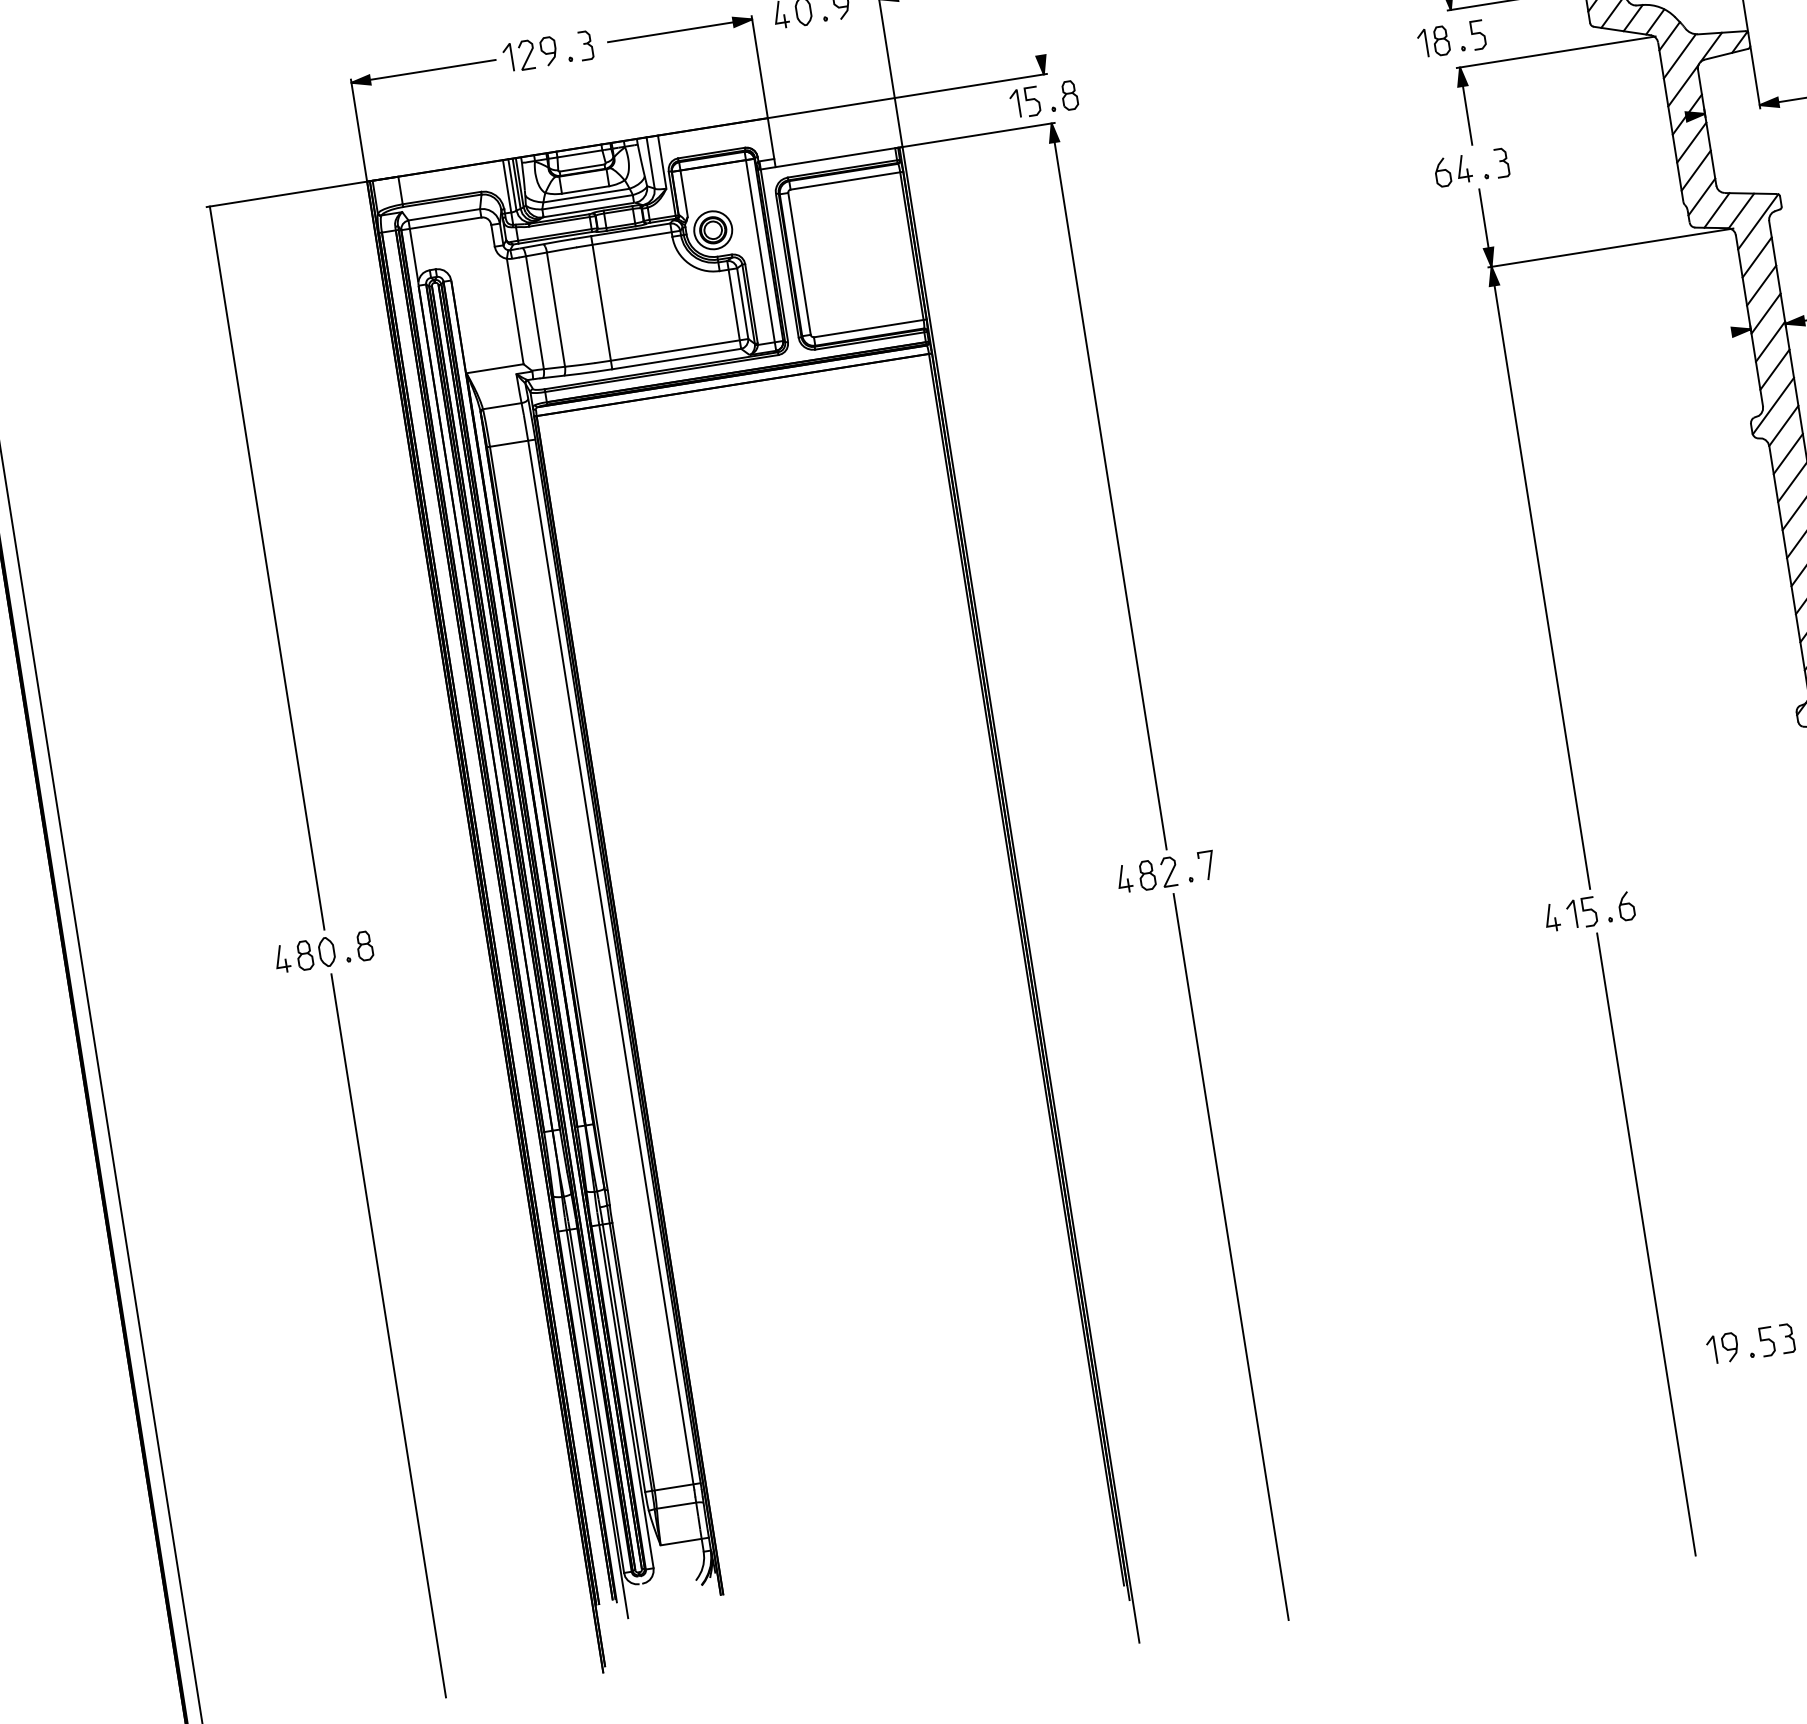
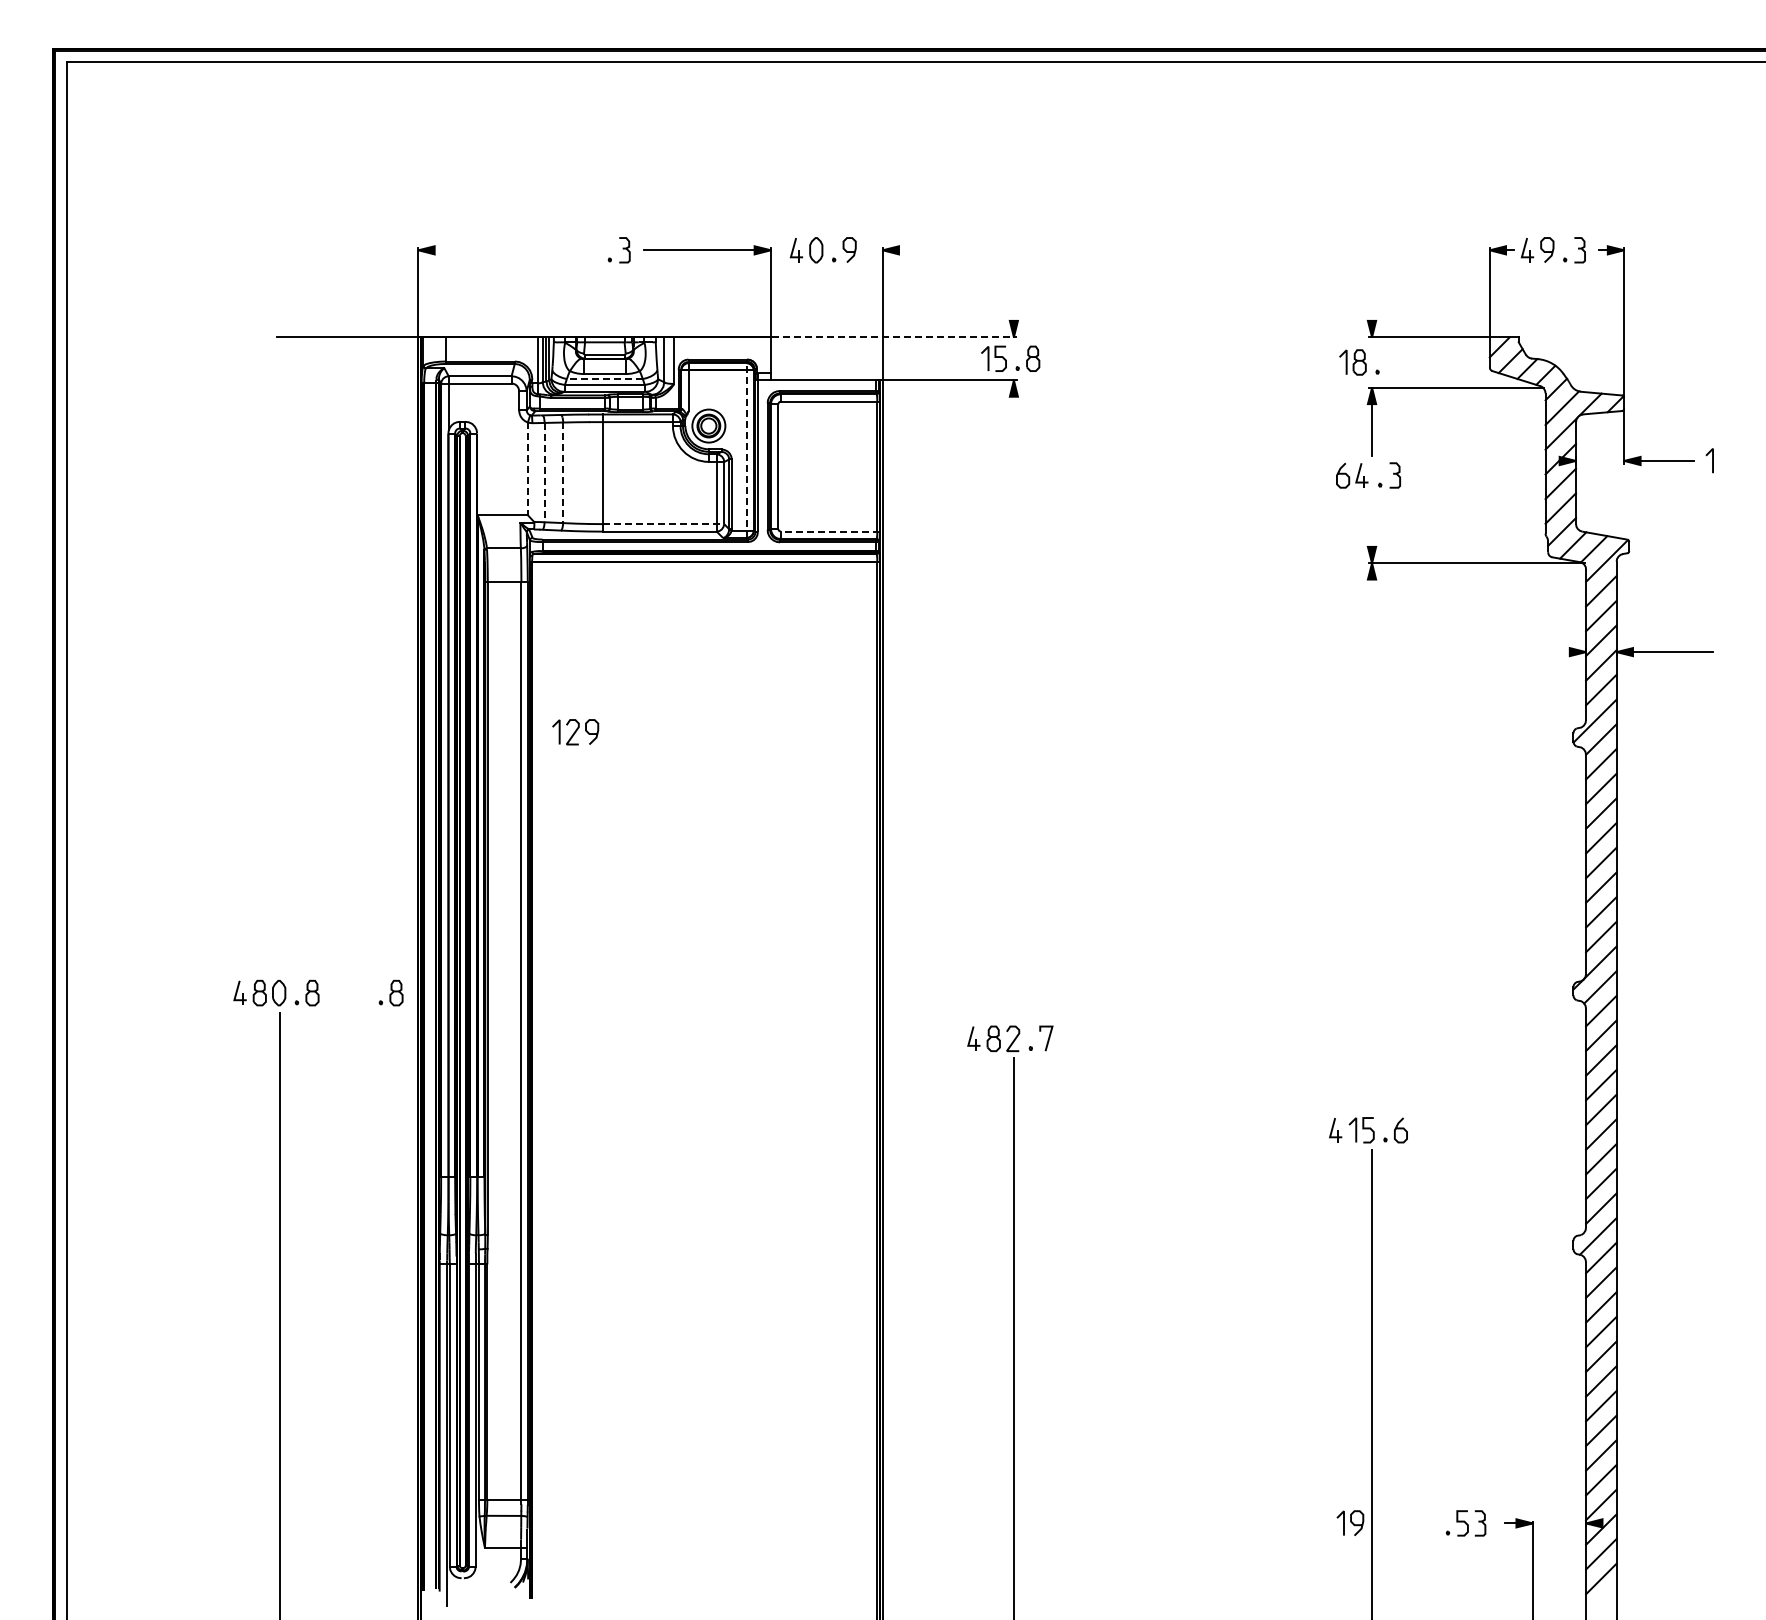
curve: (1478, 33) -> (1392, 361), removed
part: (530, 54) -> (575, 732), moved
line: (423, 71) -> (481, 250), removed
line: (908, 96) -> (894, 337), solid -> dashed
line: (586, 196) -> (604, 379), solid -> dashed
line: (760, 251) -> (746, 450), solid -> dashed
line: (556, 310) -> (563, 473), solid -> dashed
line: (514, 312) -> (527, 469), solid -> dashed
line: (534, 312) -> (544, 472), solid -> dashed
line: (870, 328) -> (830, 531), solid -> dashed
line: (680, 350) -> (664, 524), solid -> dashed
line: (1108, 486) -> (1013, 699), removed
line: (1535, 538) -> (1372, 802), removed
line: (267, 568) -> (280, 655), removed
part: (453, 931) -> (390, 992), added
part: (1722, 1348) -> (1350, 1523), moved

